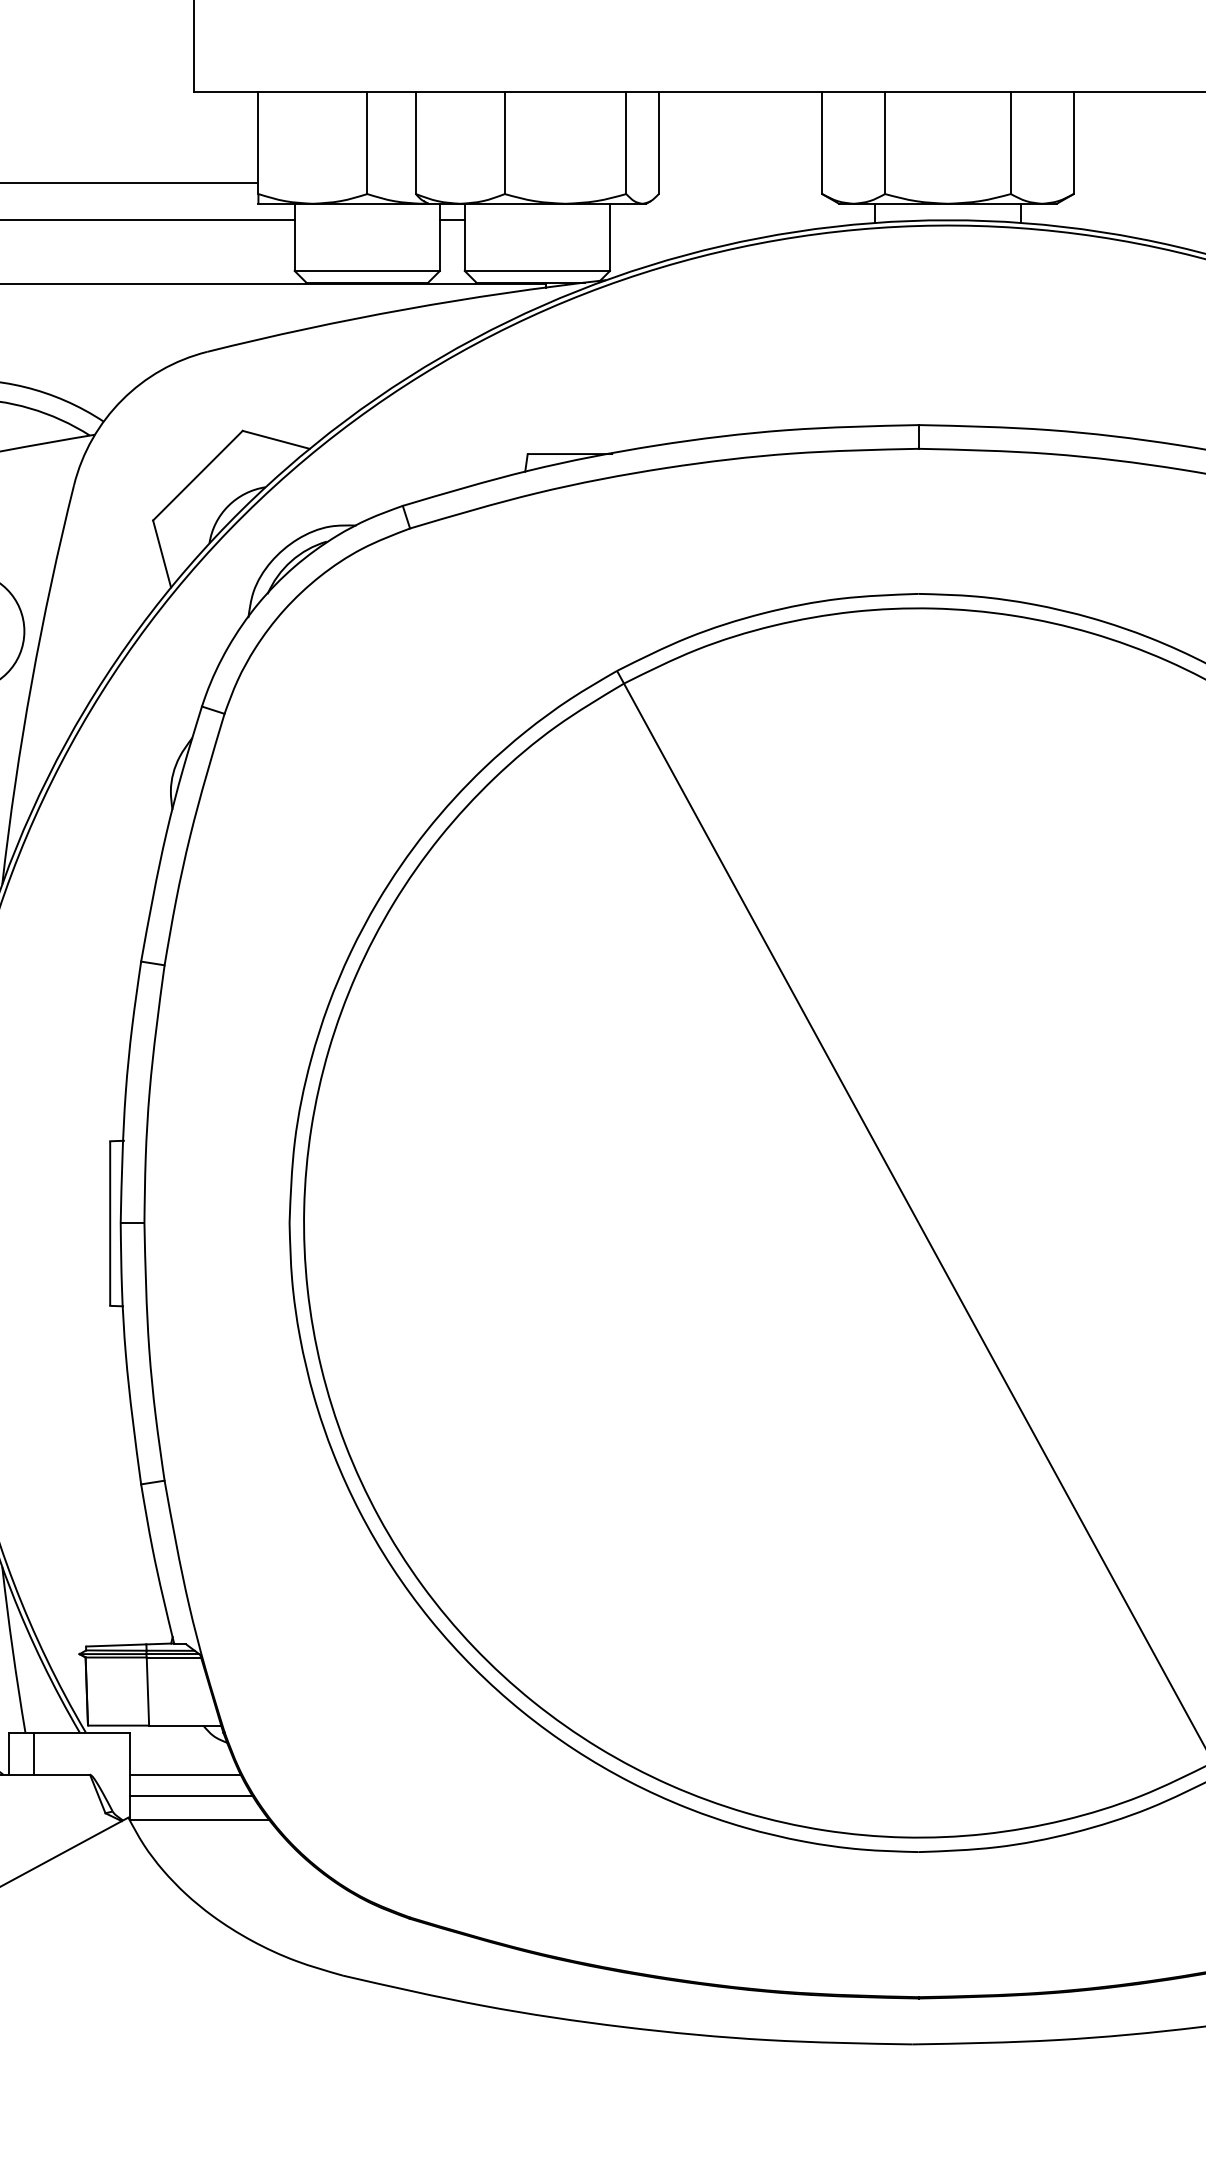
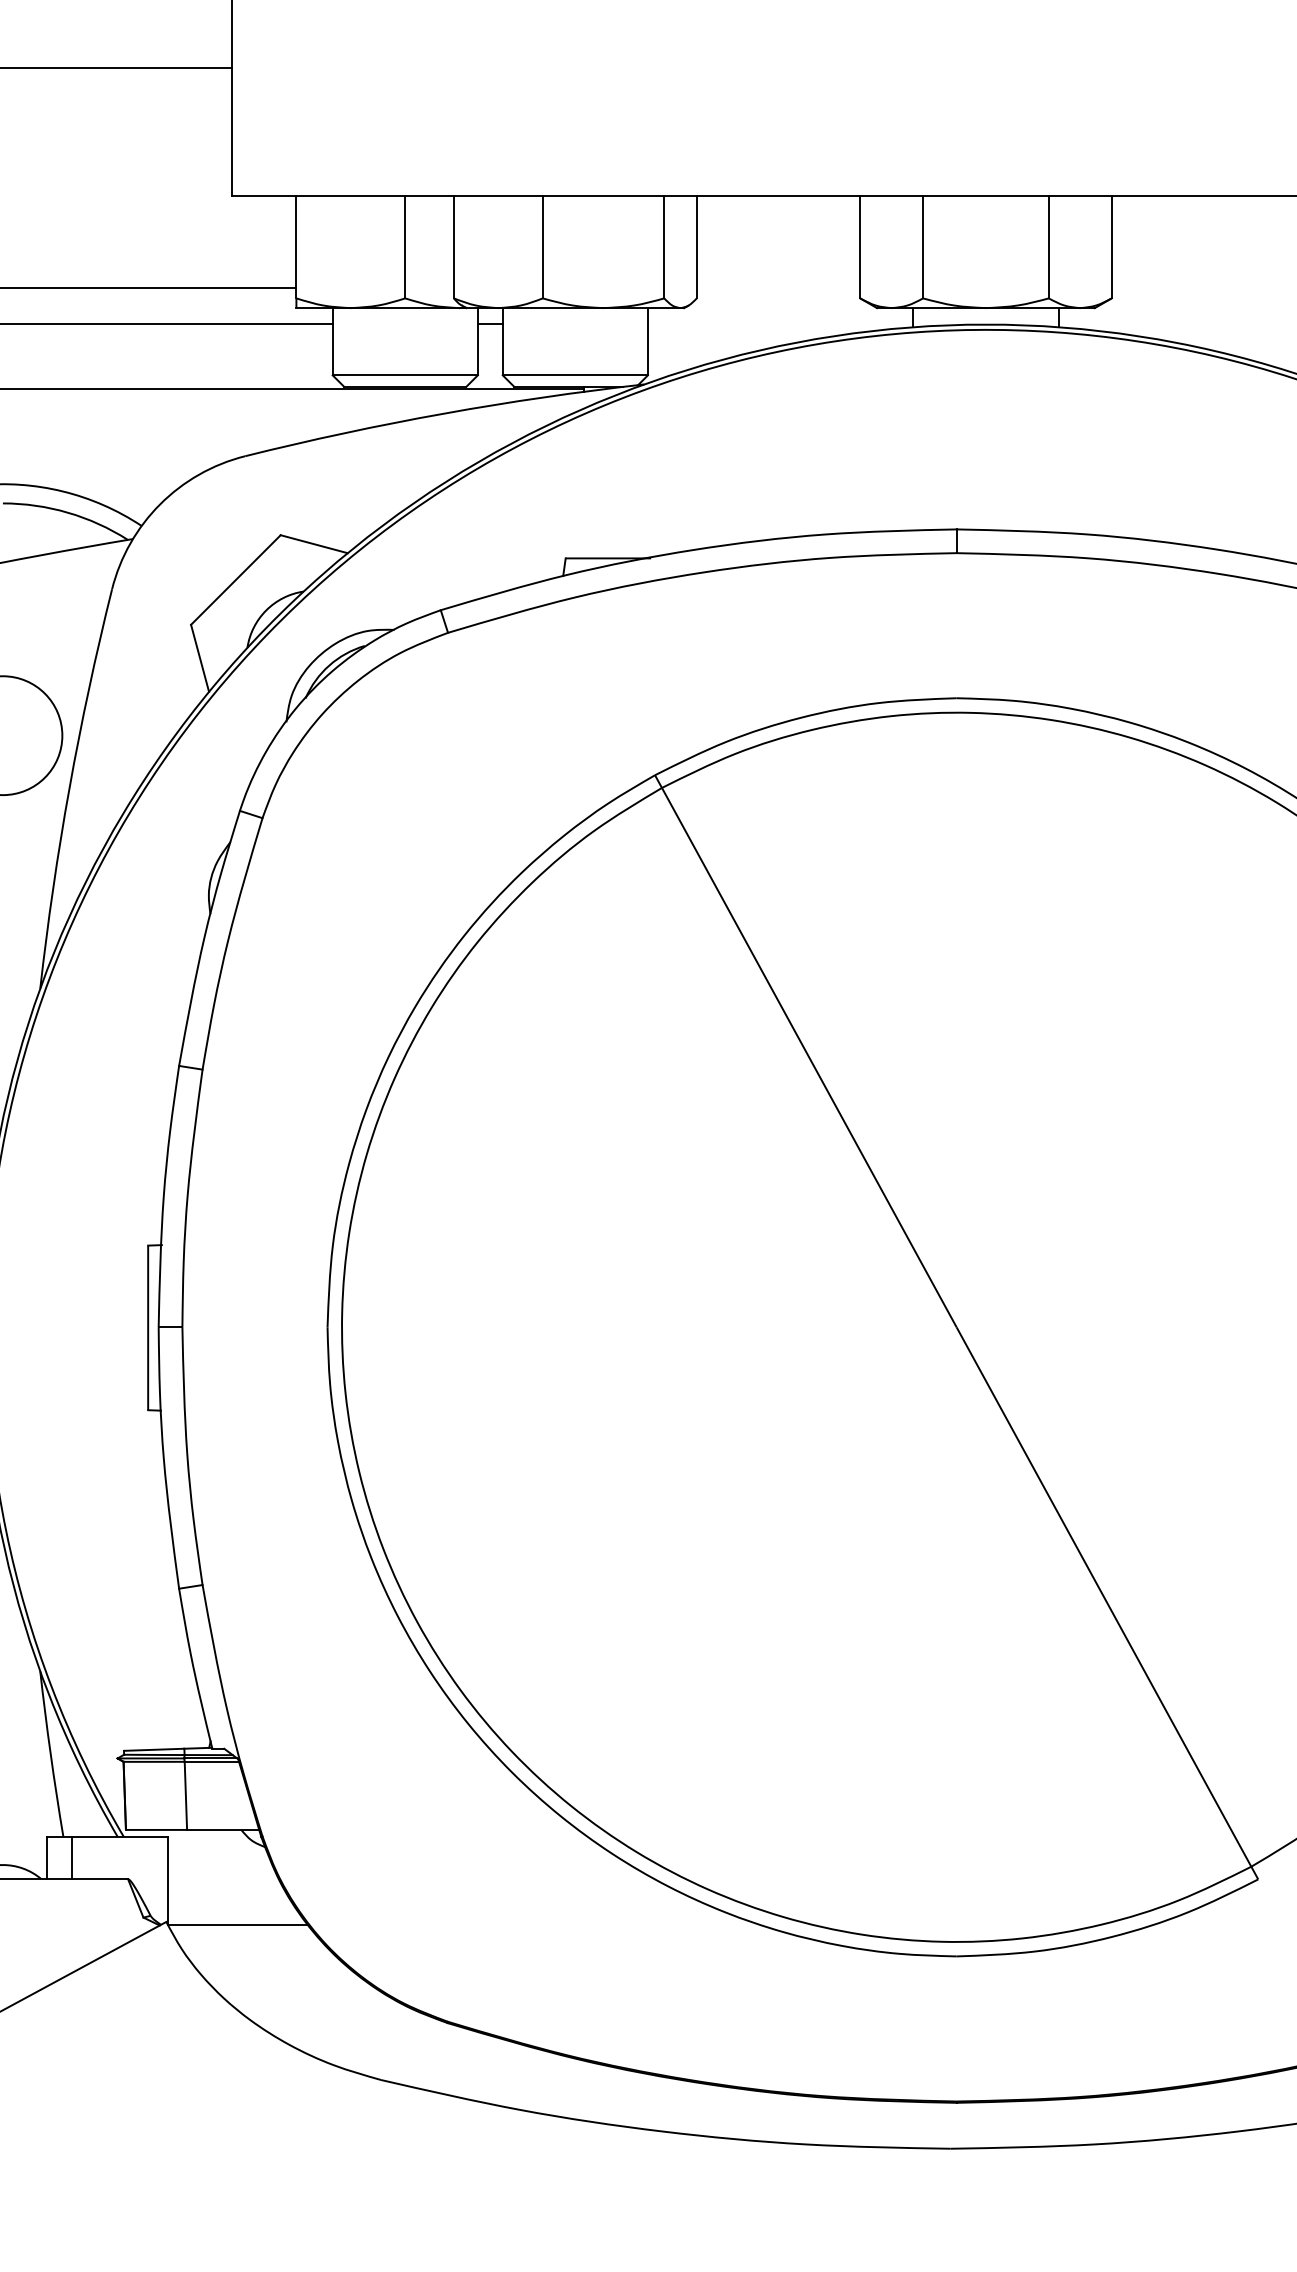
line: (184, 1775) -> (222, 1879), removed
line: (191, 1796) -> (229, 1900), removed

